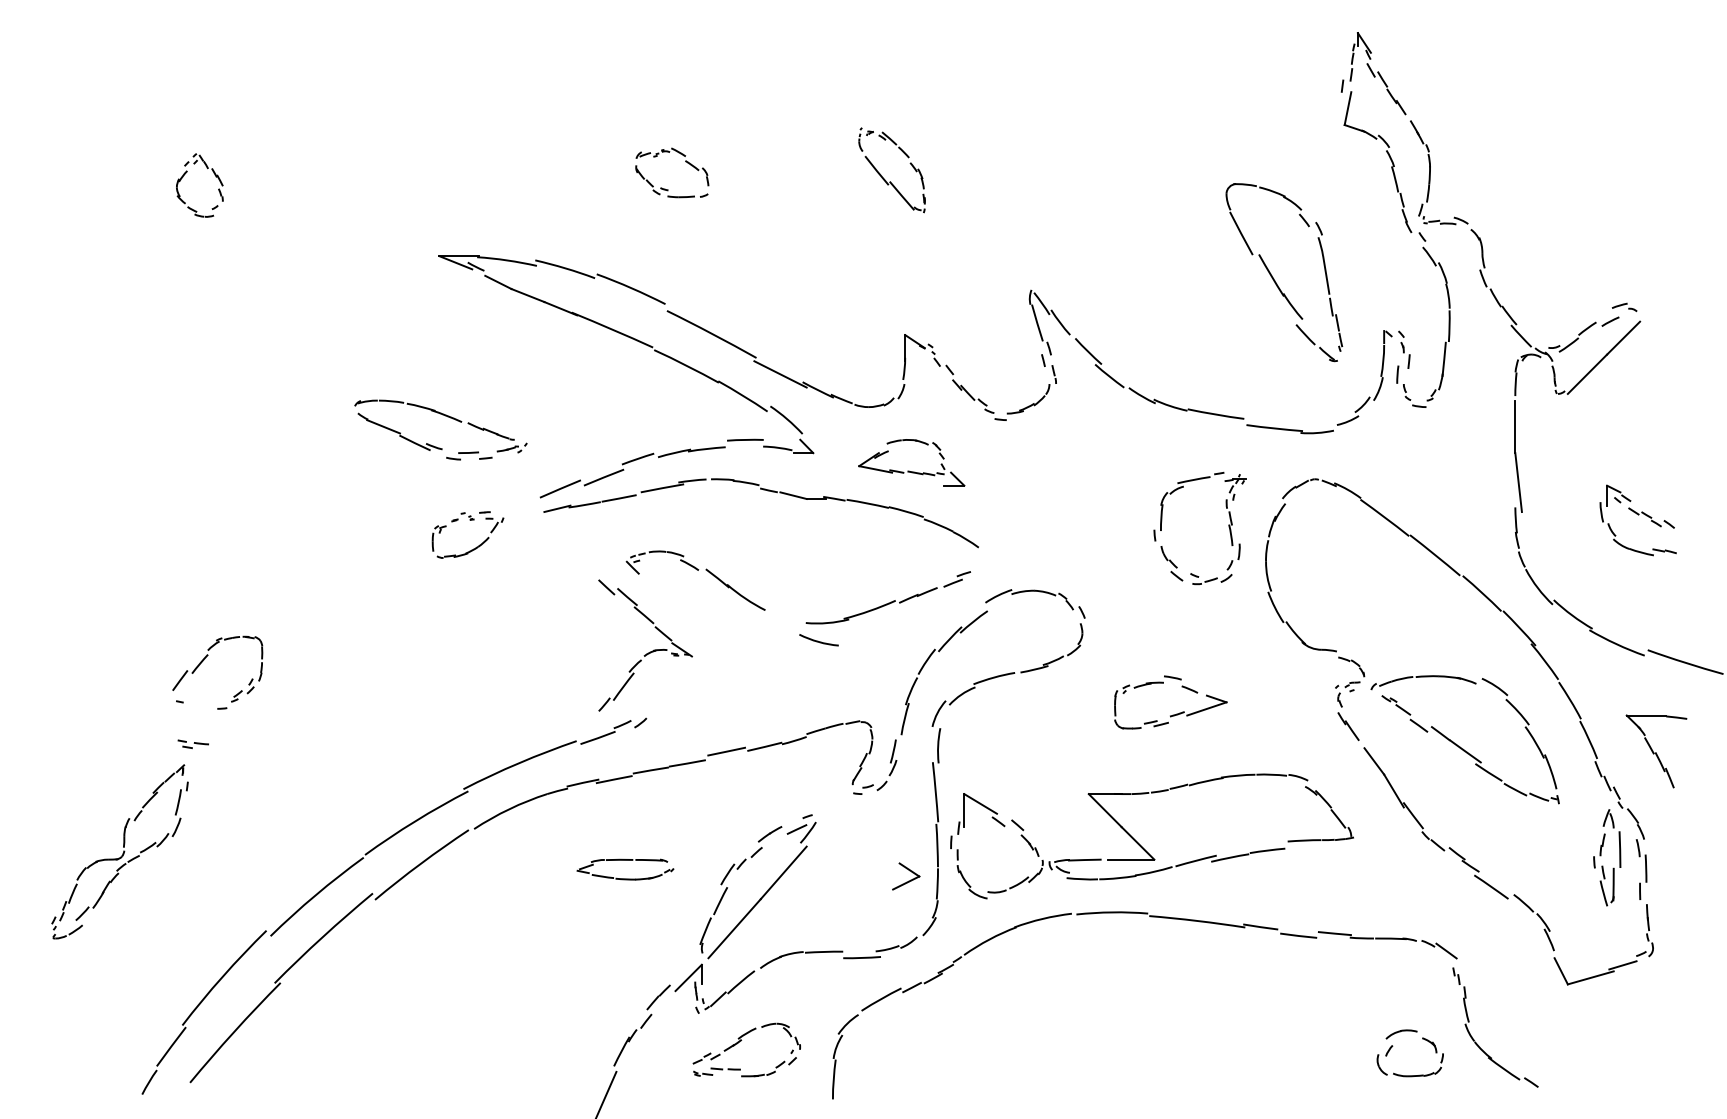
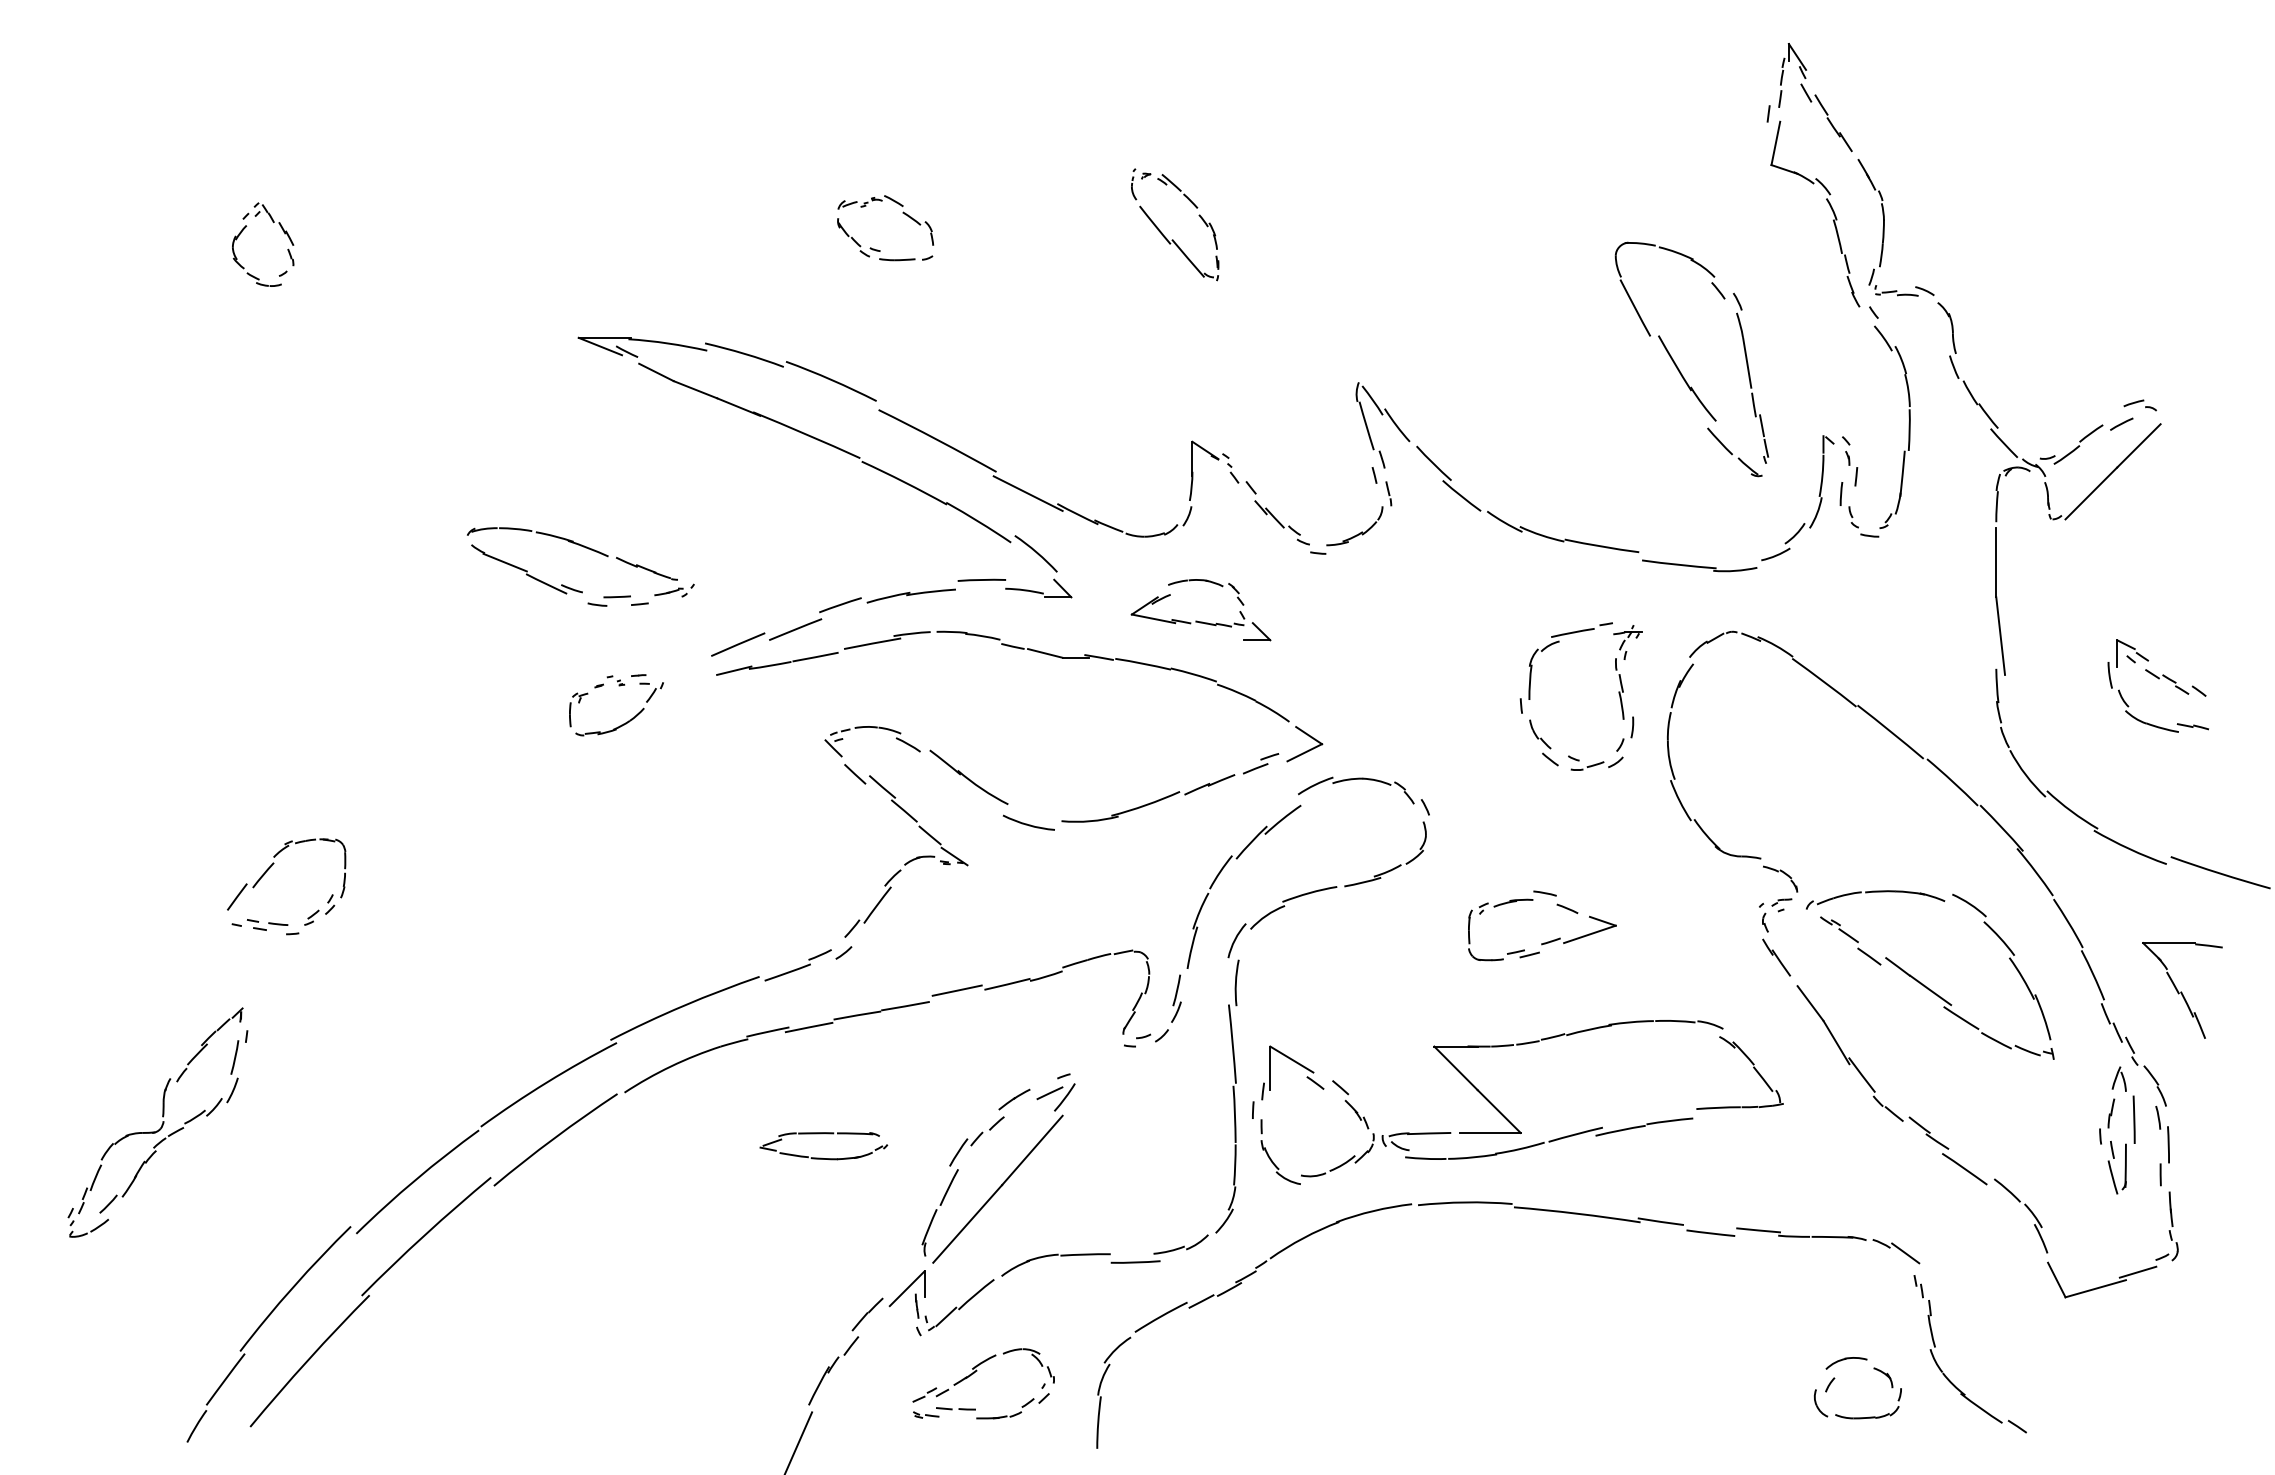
curve: (817, 640) -> (1027, 823), moved
part: (649, 652) -> (911, 859), moved
part: (193, 743) -> (267, 924), moved
part: (907, 881) -> (1306, 750), moved

